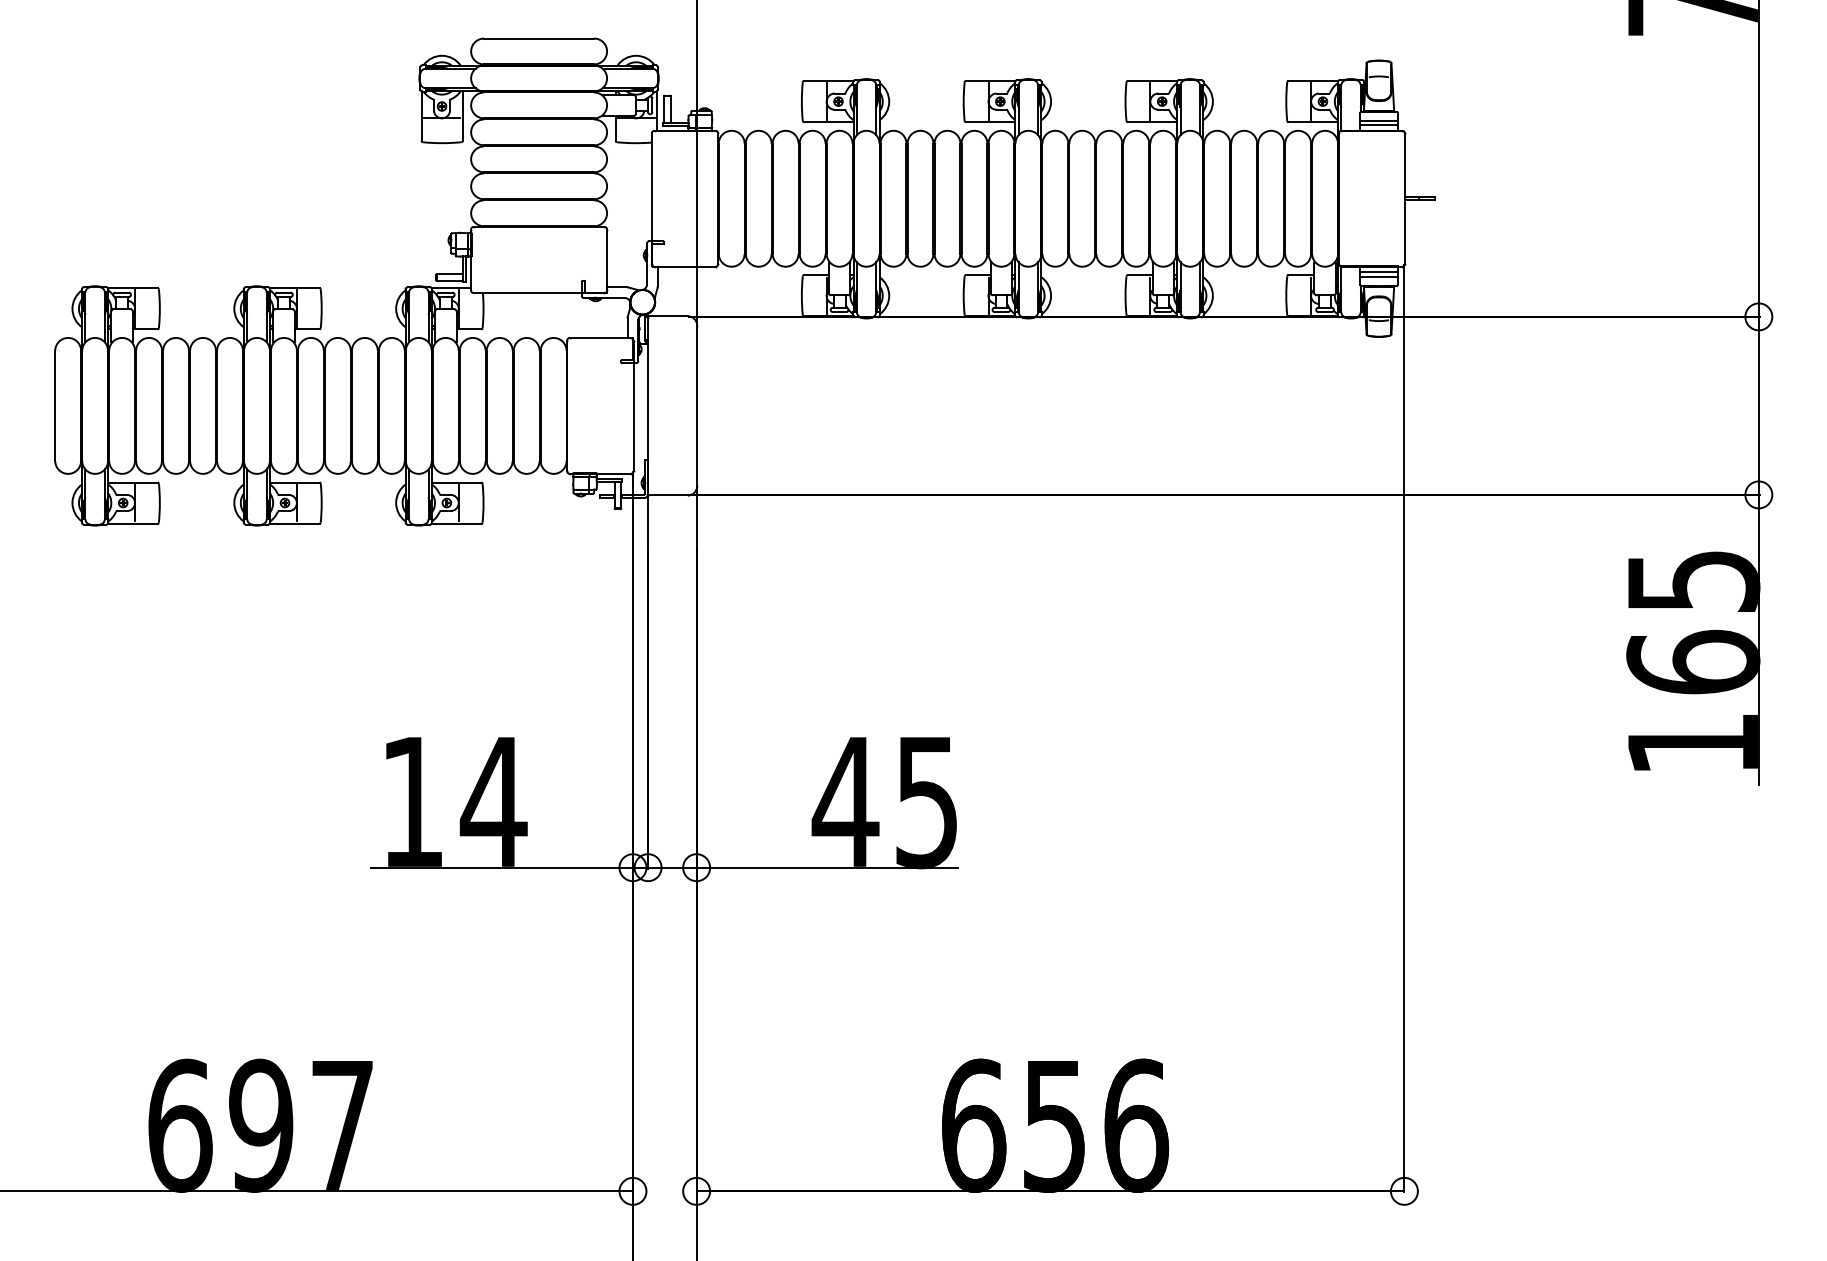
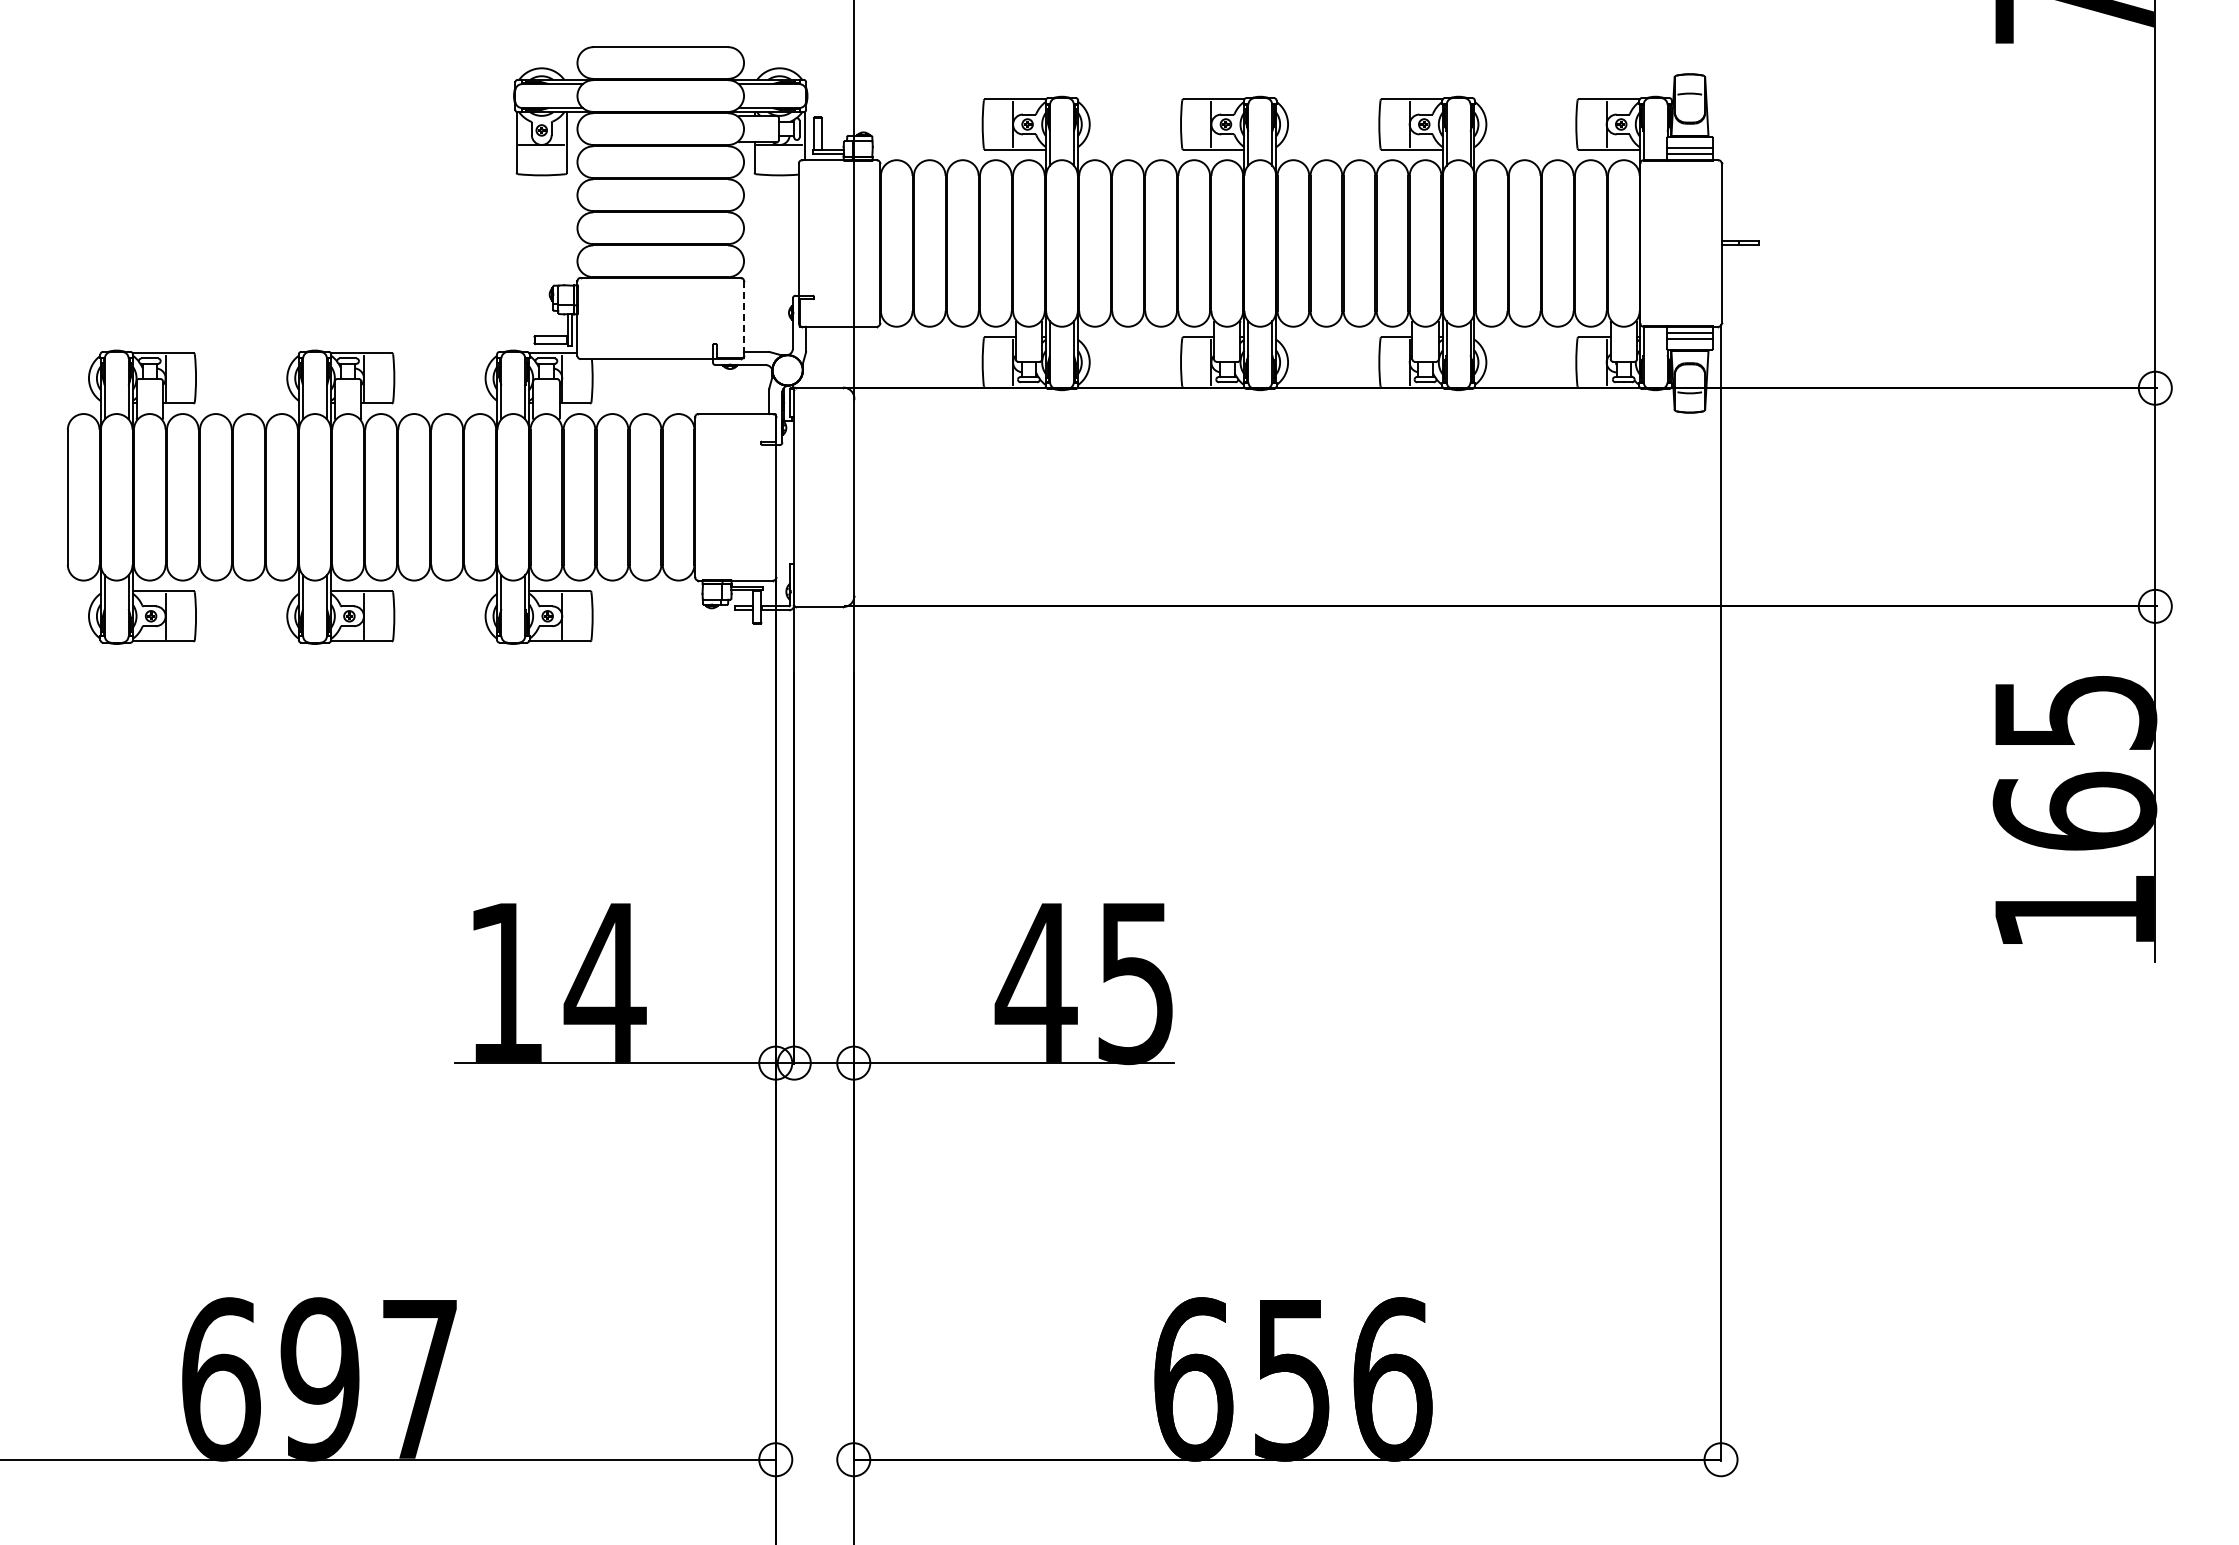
line: (607, 260) -> (744, 319), solid -> dashed

